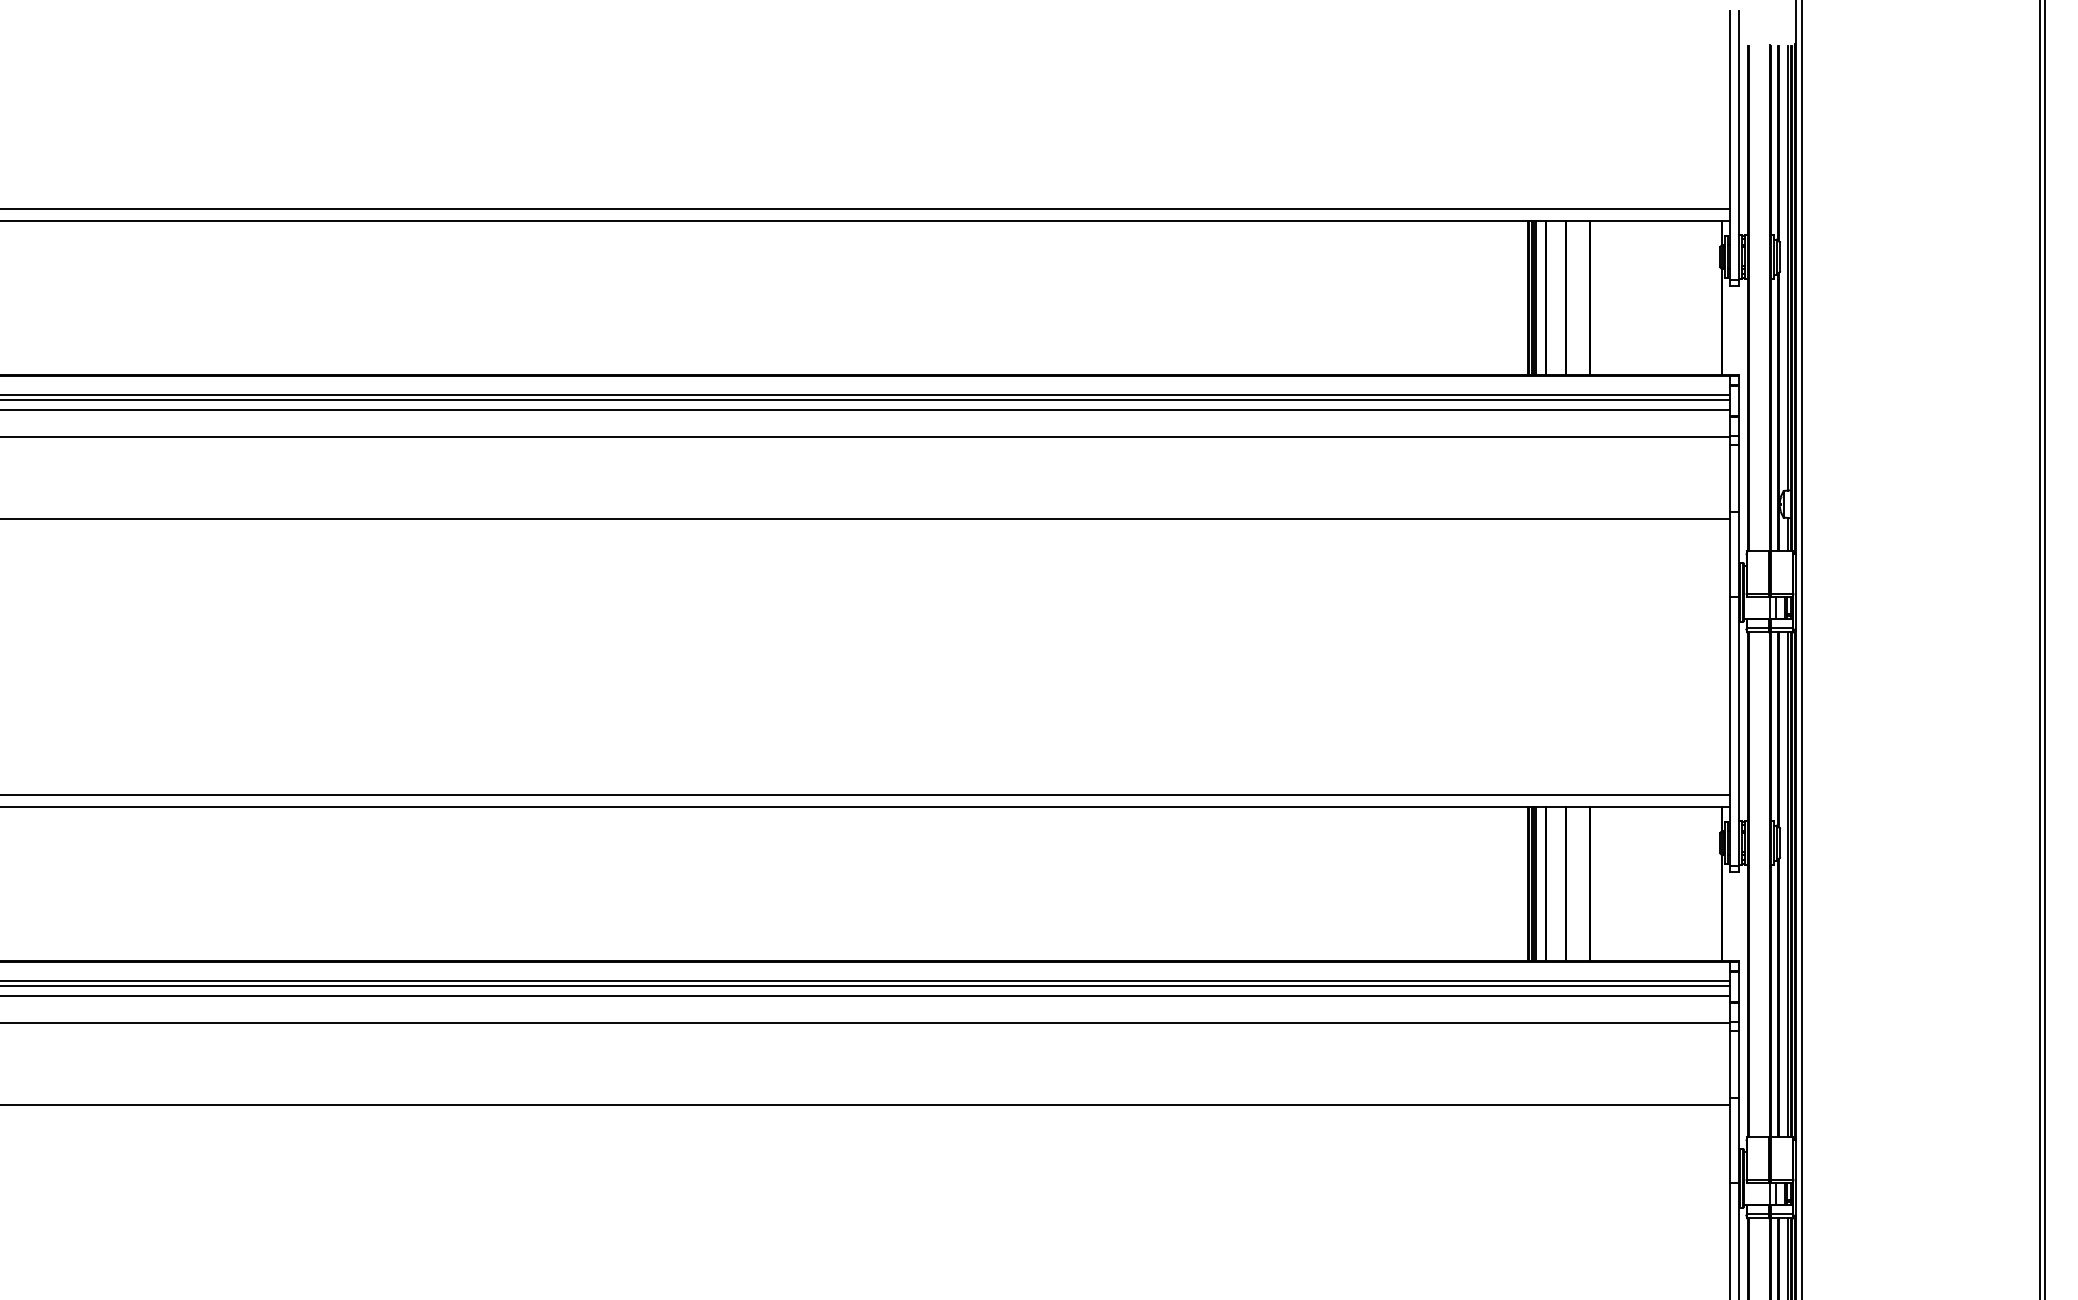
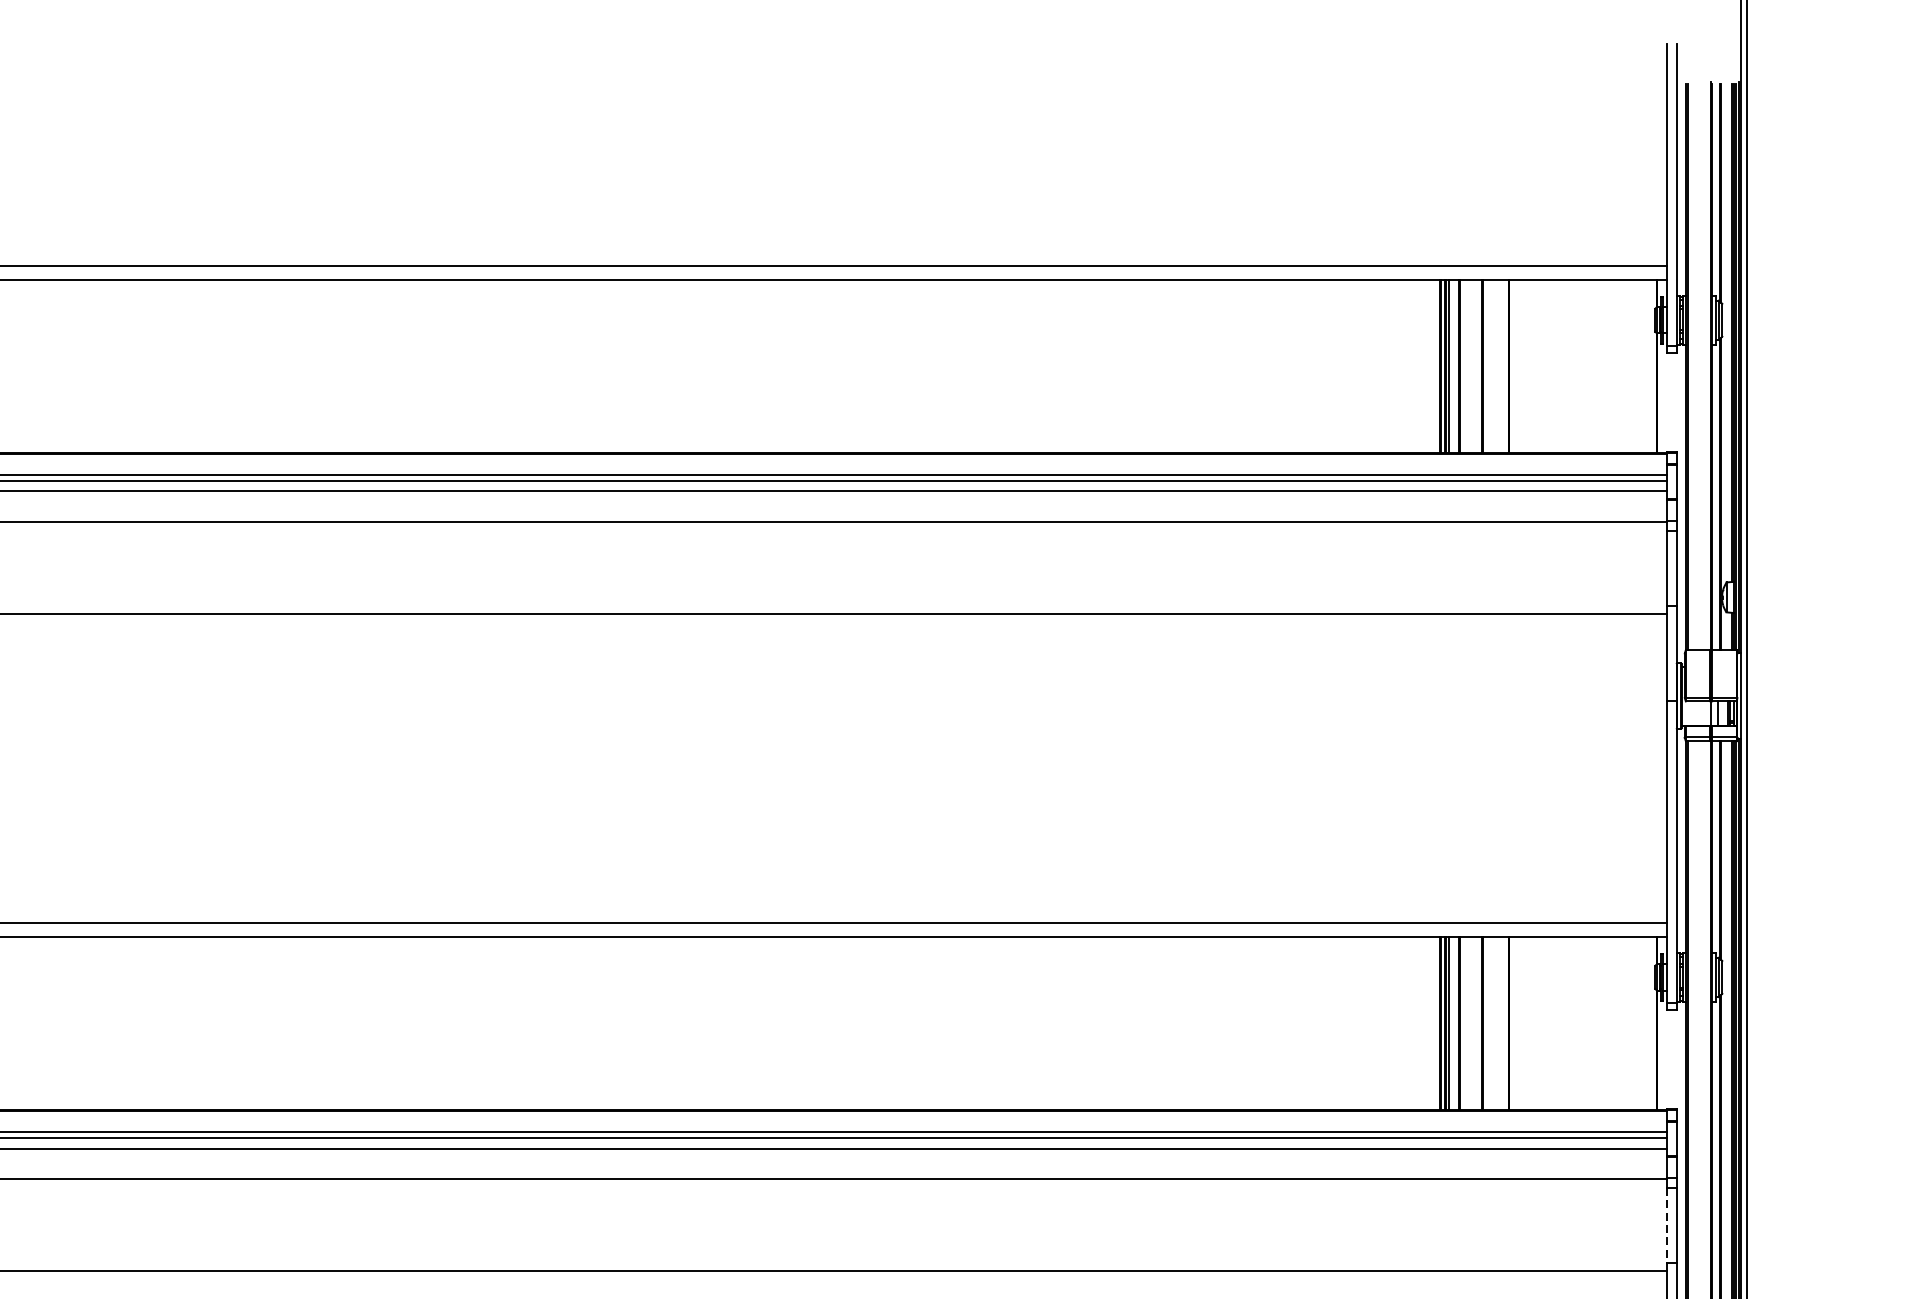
line: (1730, 1064) -> (1666, 1225), solid -> dashed

